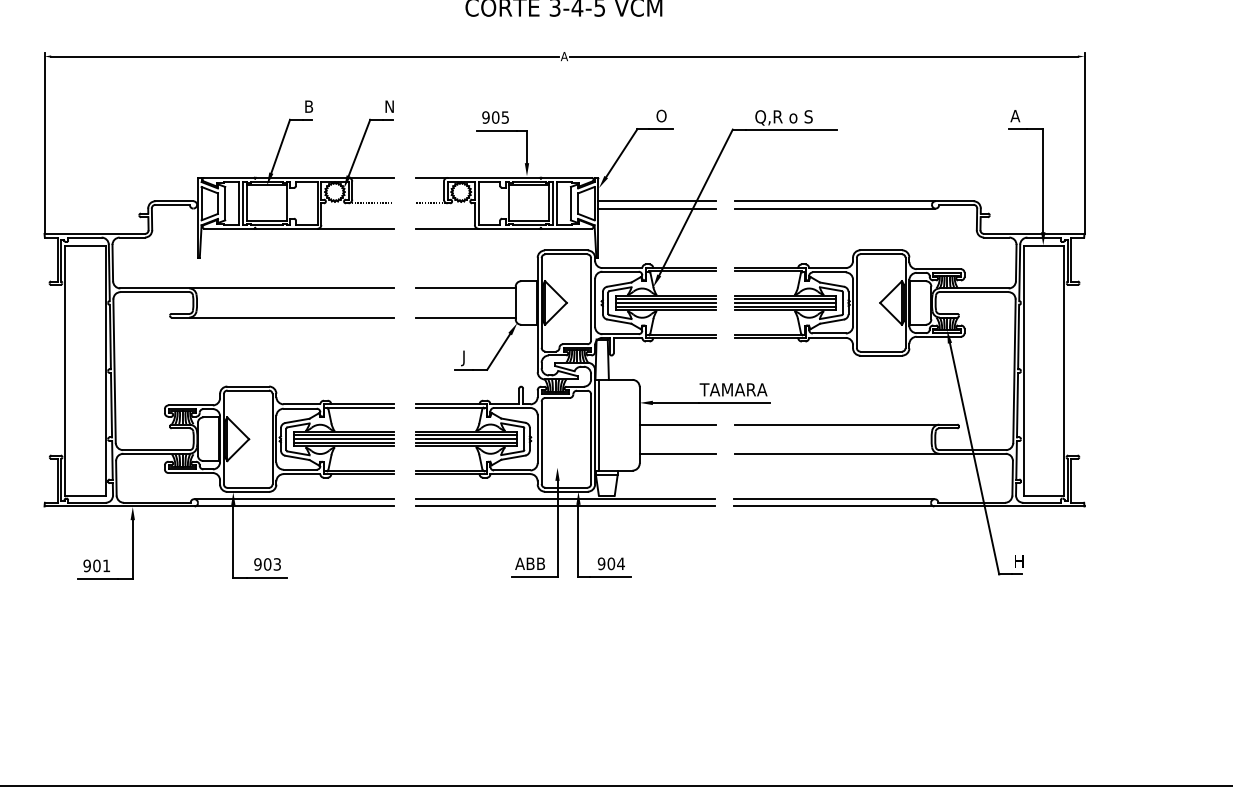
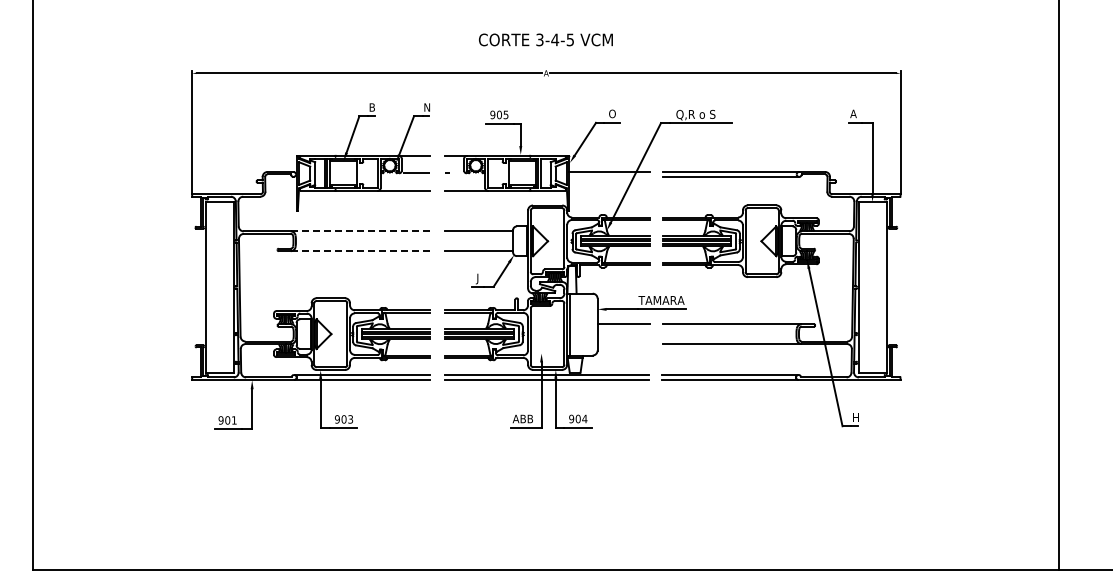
line: (657, 207) -> (609, 176), removed
line: (291, 288) -> (360, 231), solid -> dashed
line: (291, 317) -> (360, 251), solid -> dashed
line: (677, 454) -> (623, 344), removed

